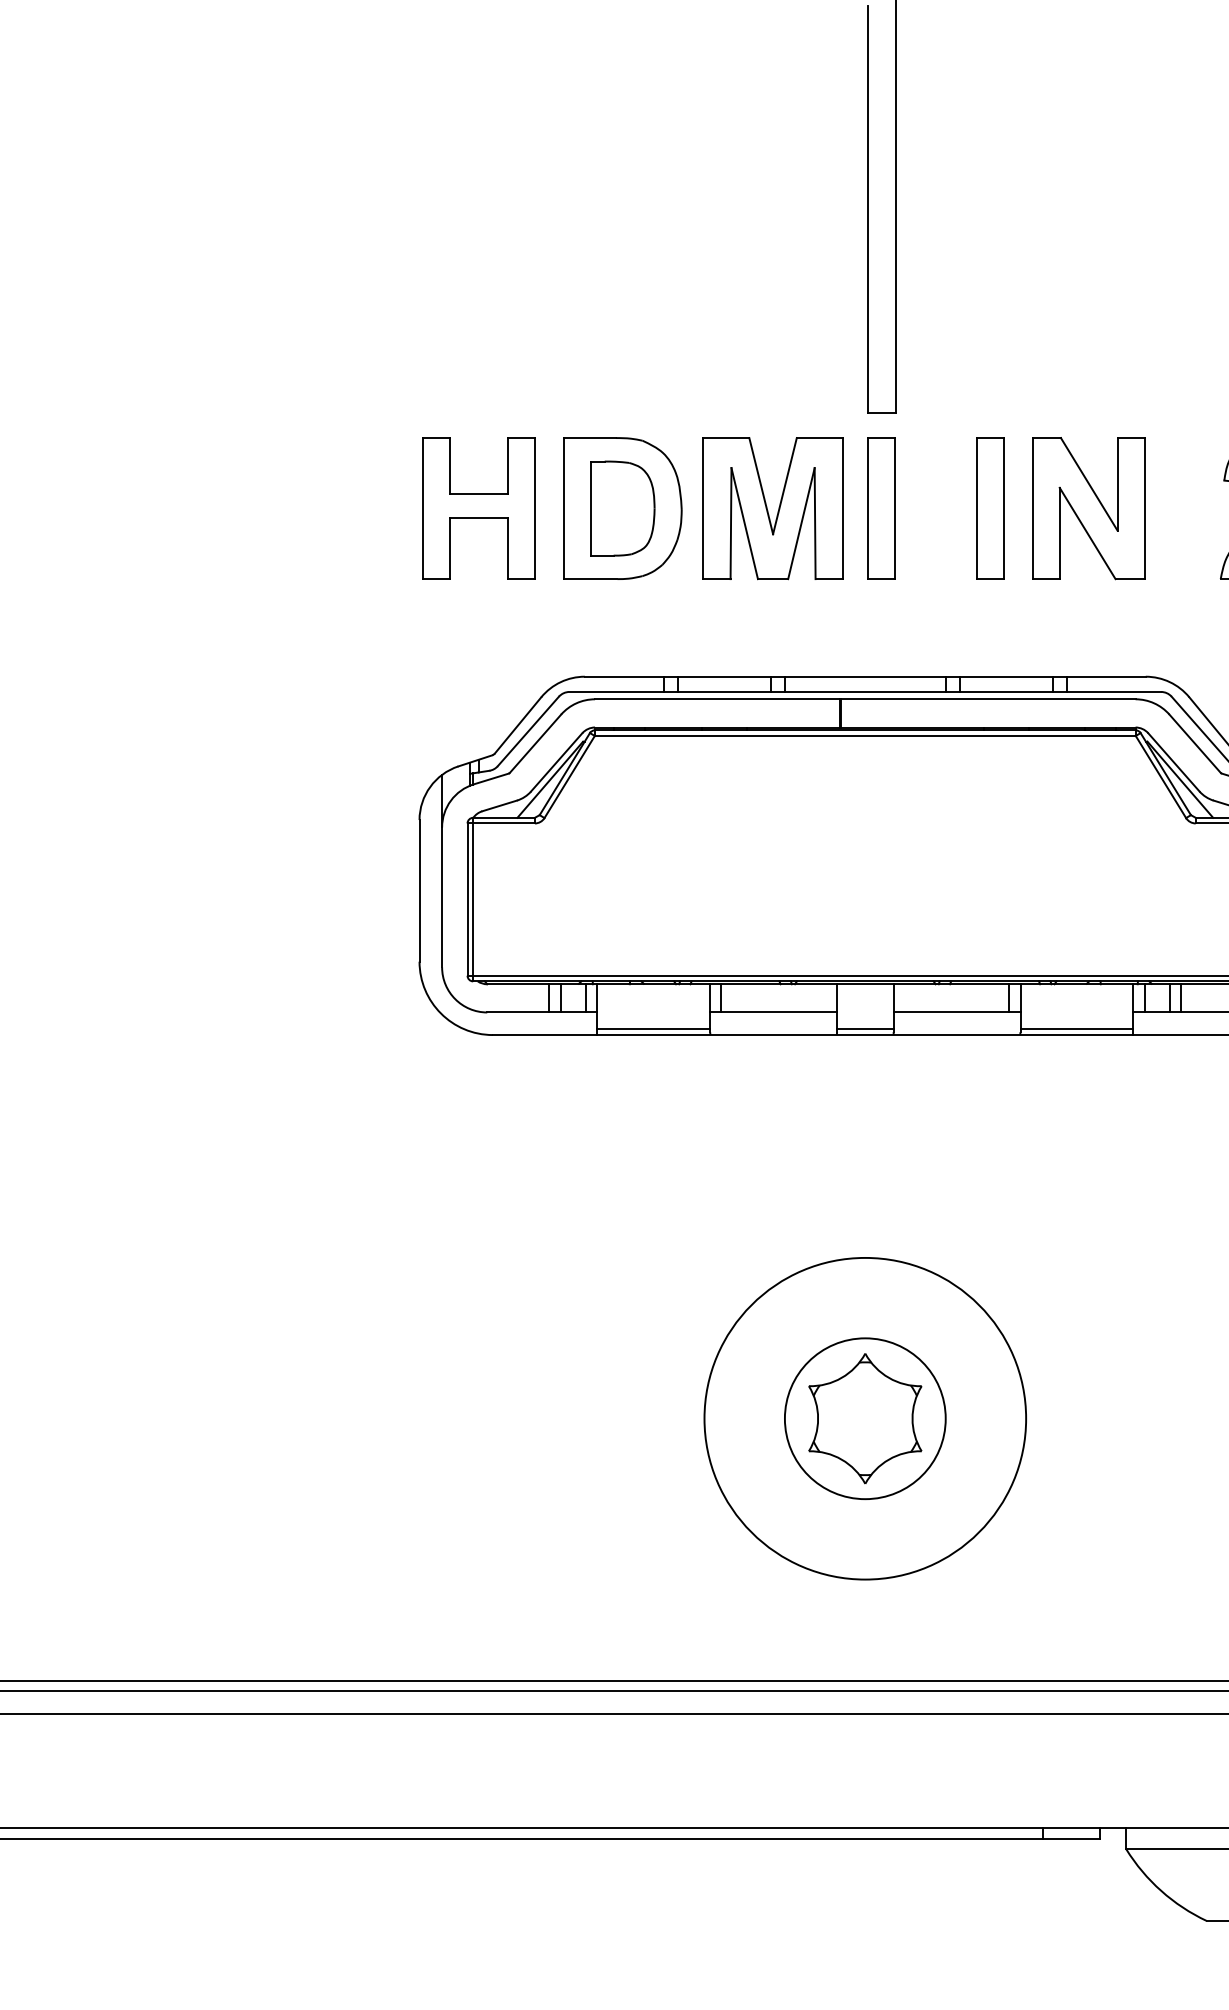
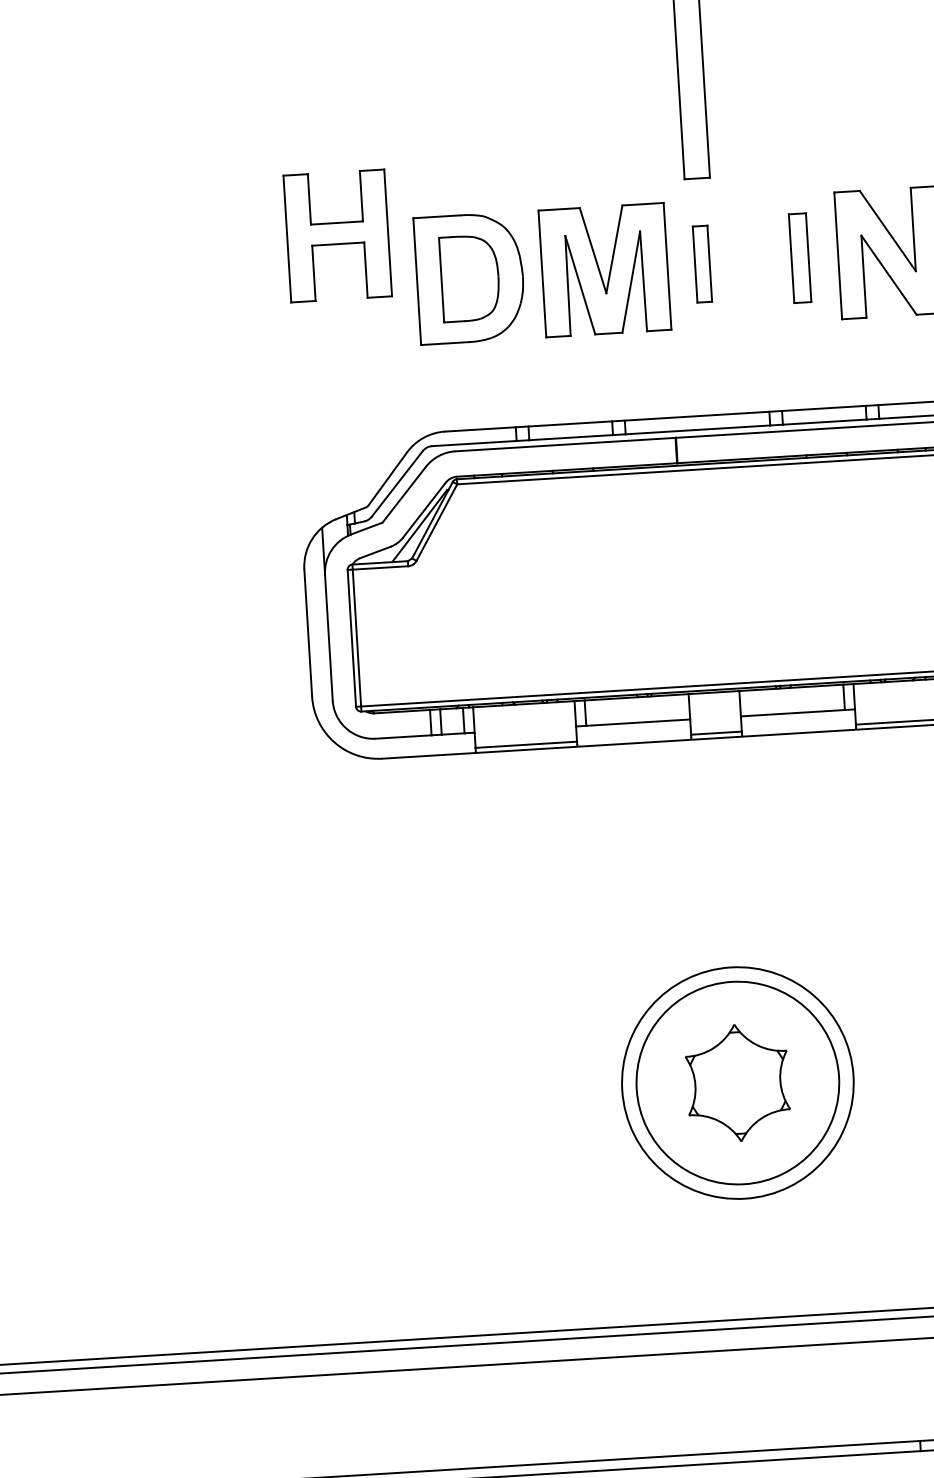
part: (478, 508) -> (337, 235), moved
part: (881, 508) -> (702, 264), size x0.6
part: (990, 508) -> (800, 258), size x0.7
circle: (864, 1418) -> (737, 1082), size x1.6
circle: (865, 1418) -> (738, 1082), size x0.7

